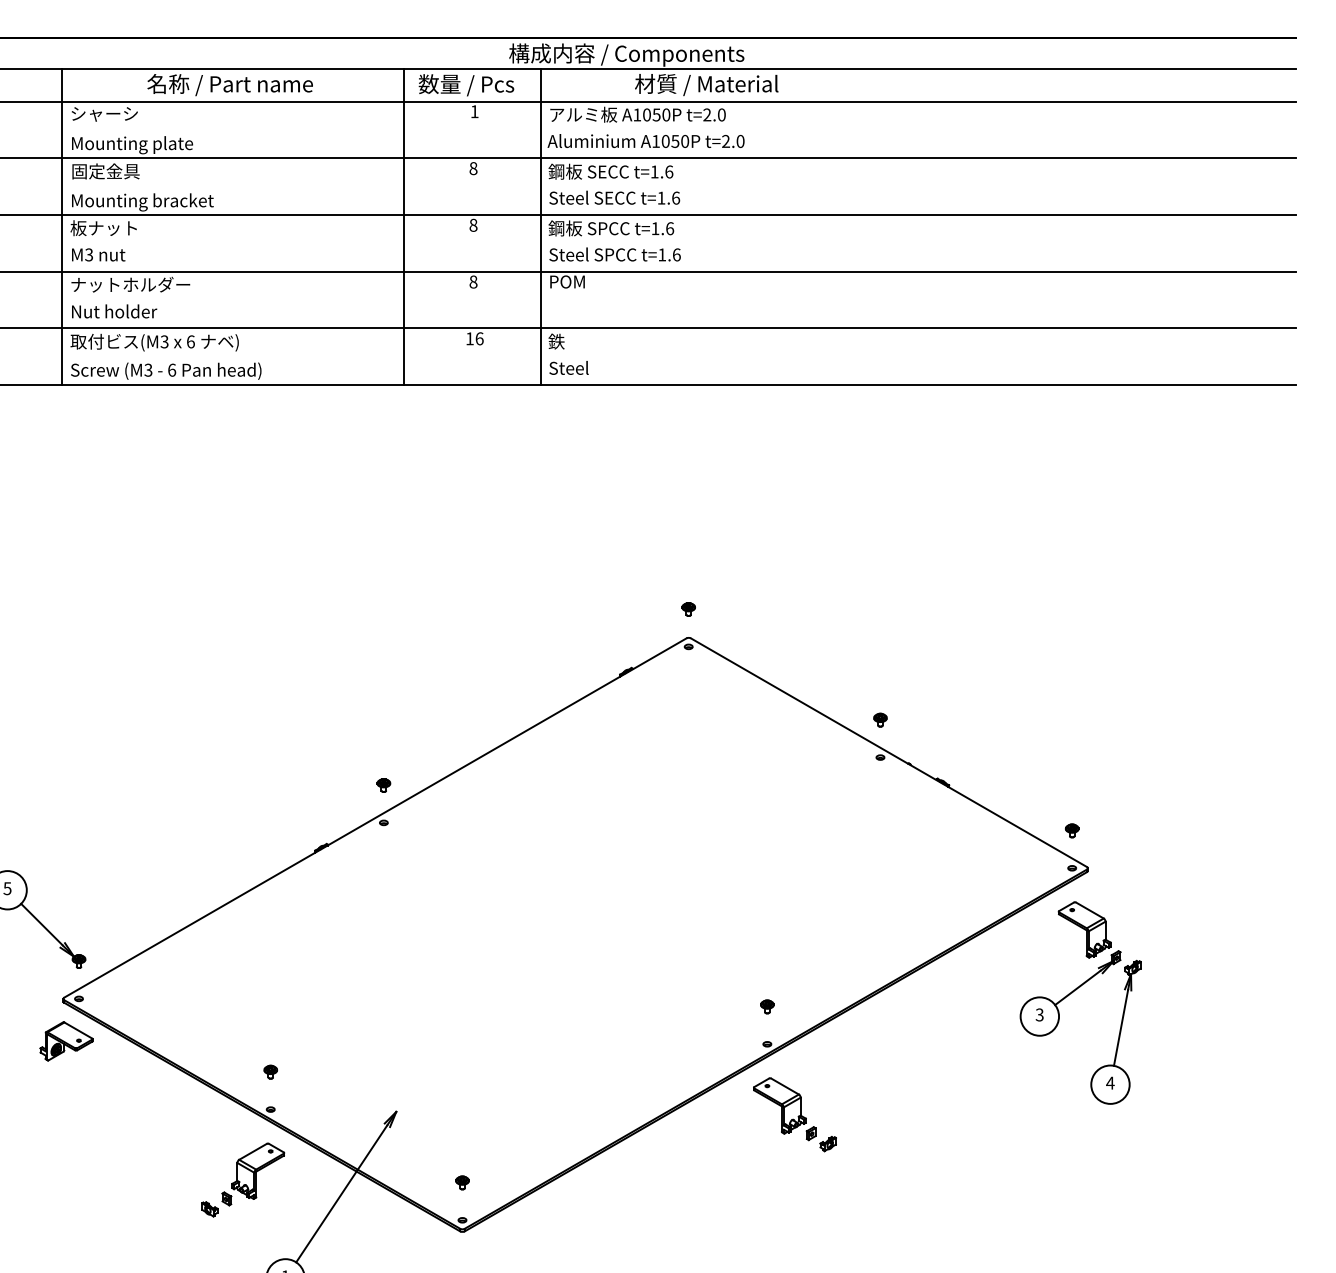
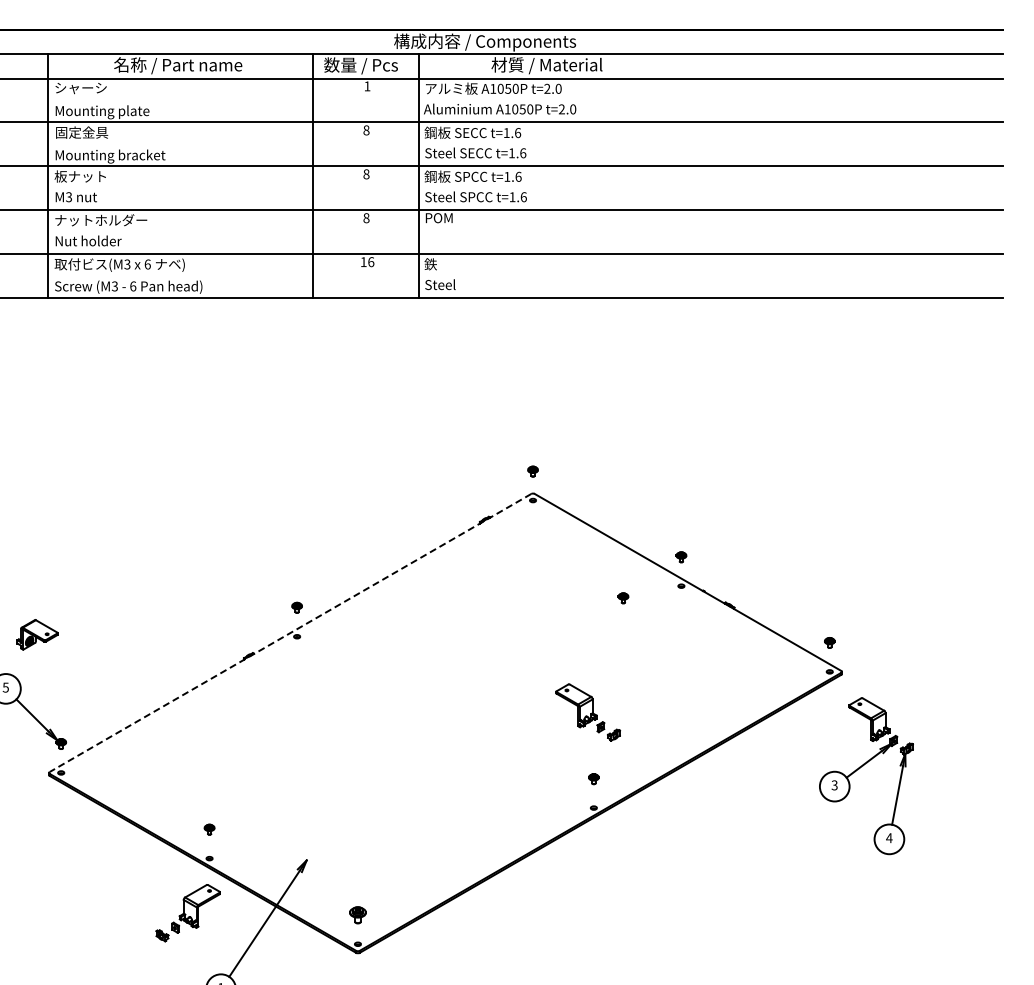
part: (805, 773) -> (623, 598), added
line: (375, 817) -> (290, 632), solid -> dashed
part: (1071, 994) -> (859, 769), moved
part: (66, 1040) -> (37, 634), moved
part: (795, 1114) -> (588, 712), moved
part: (461, 1183) -> (357, 915), size x1.6

